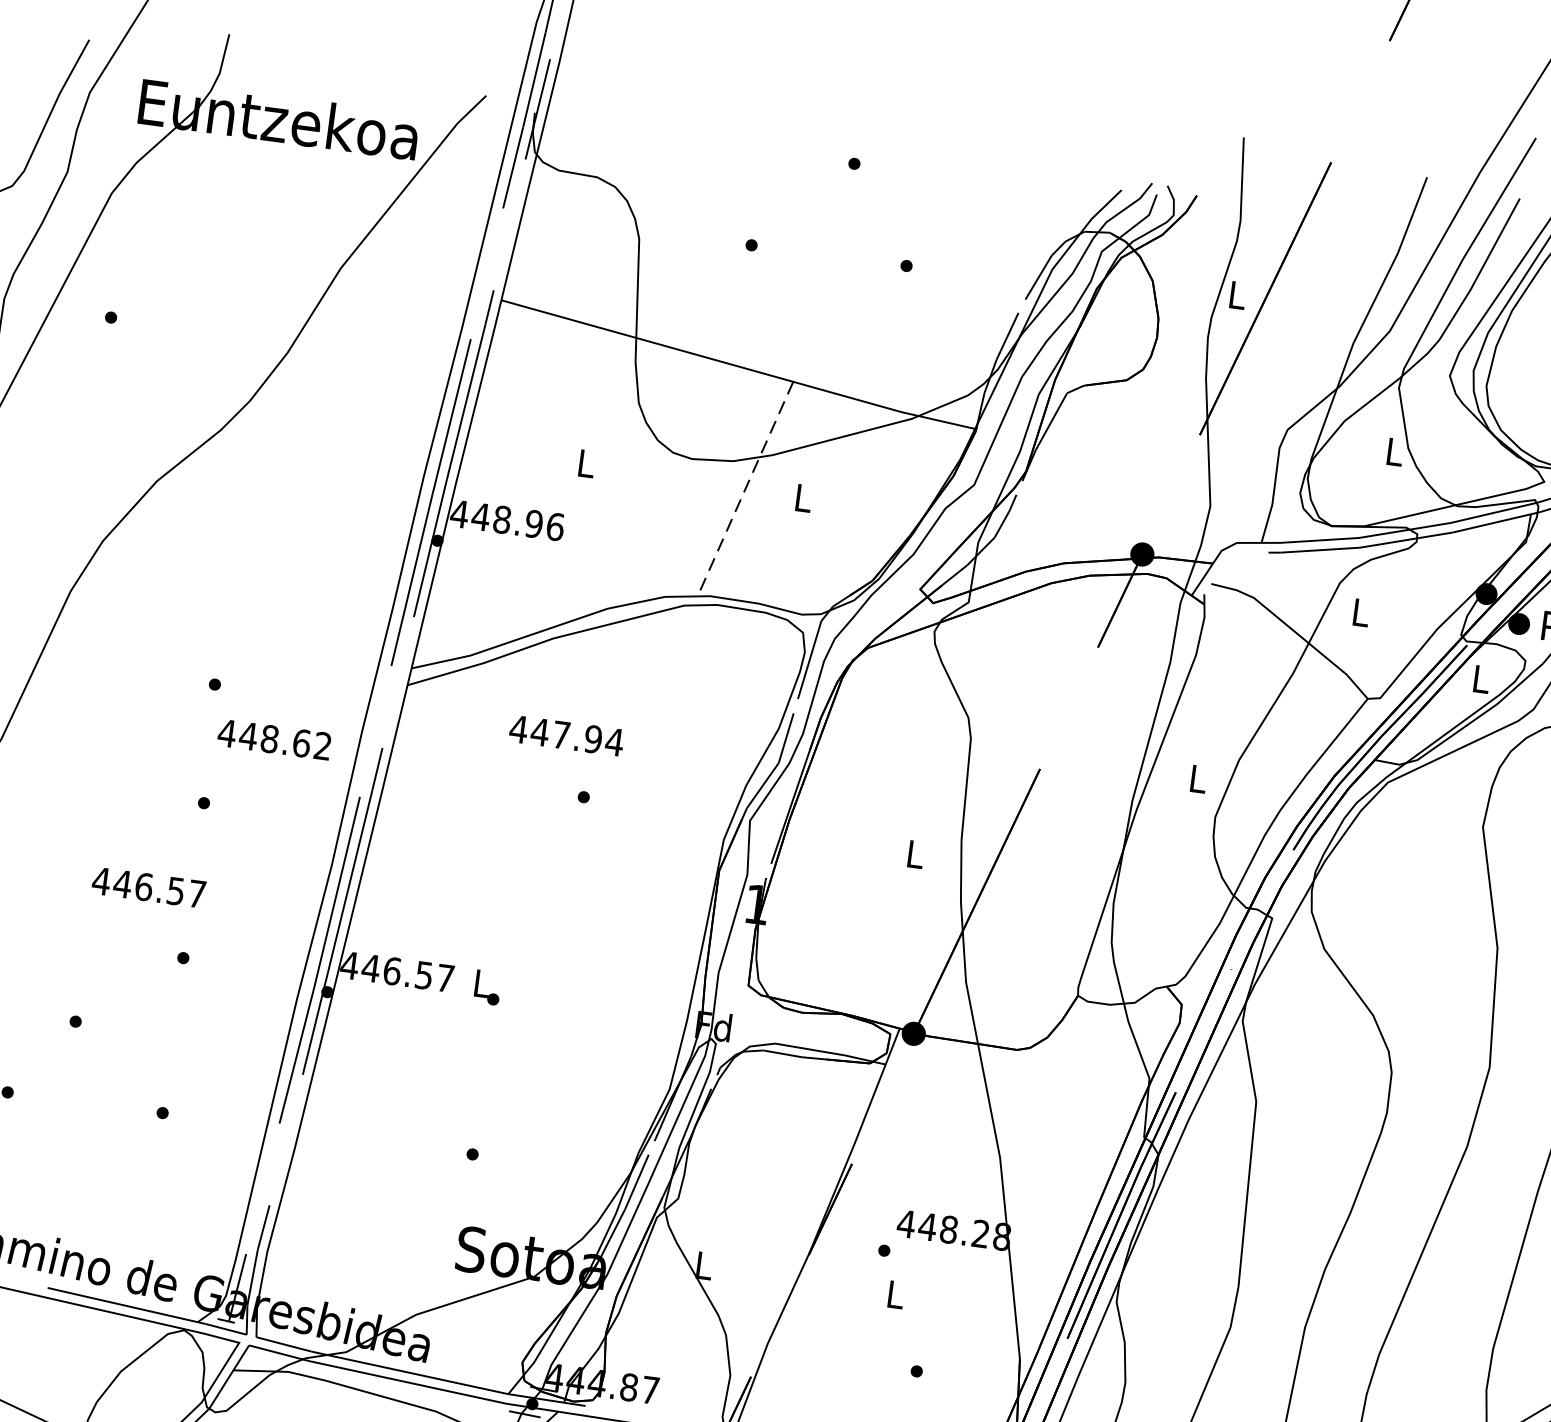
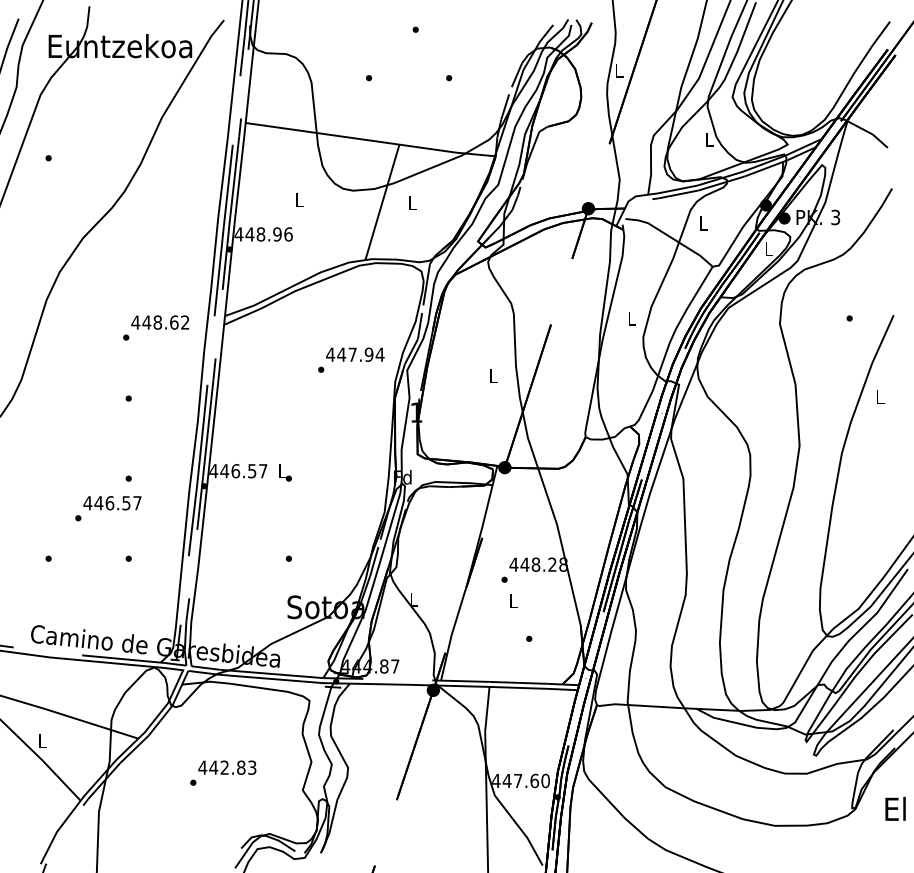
line: (745, 489) -> (382, 202), dashed -> solid
text: (567, 735) -> (355, 354), moved
text: (275, 739) -> (160, 322), moved
text: (148, 888) -> (112, 503), moved

